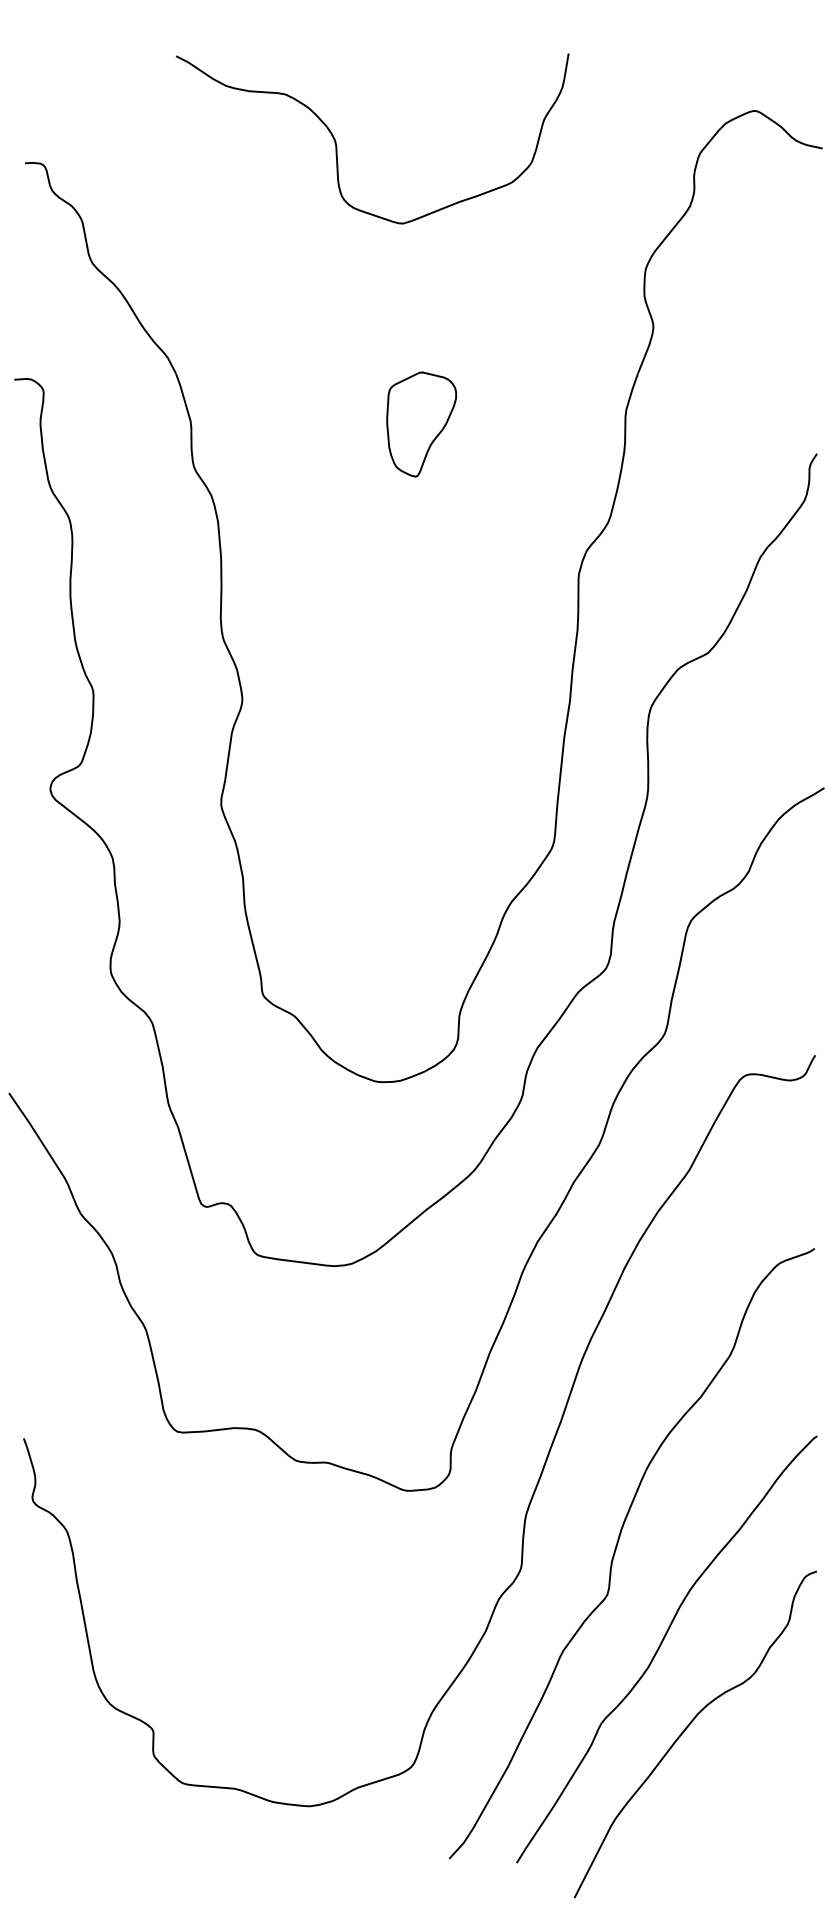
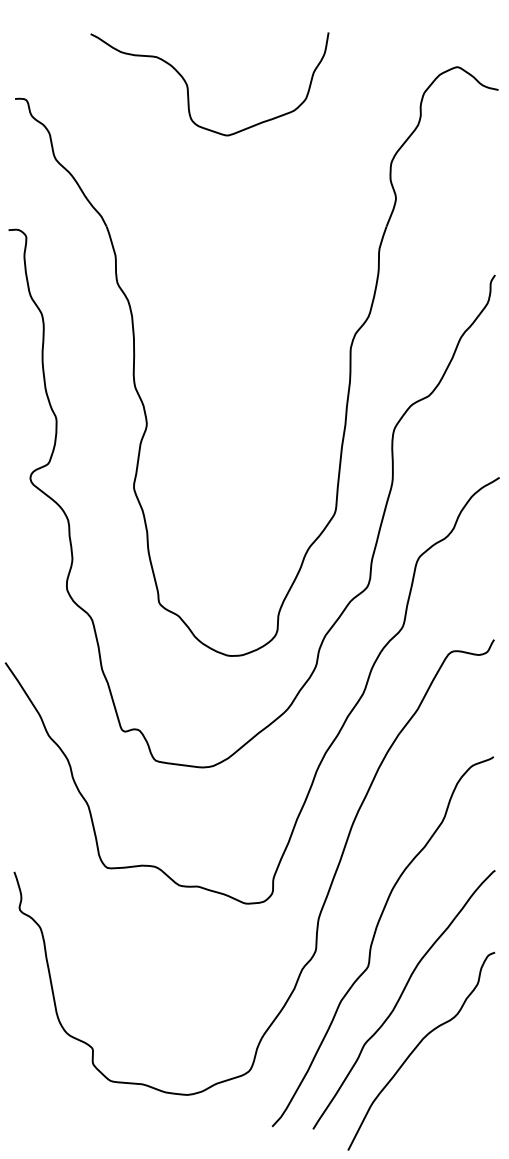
curve: (337, 142) -> (188, 86), moved
part: (421, 423) -> (255, 256), removed

